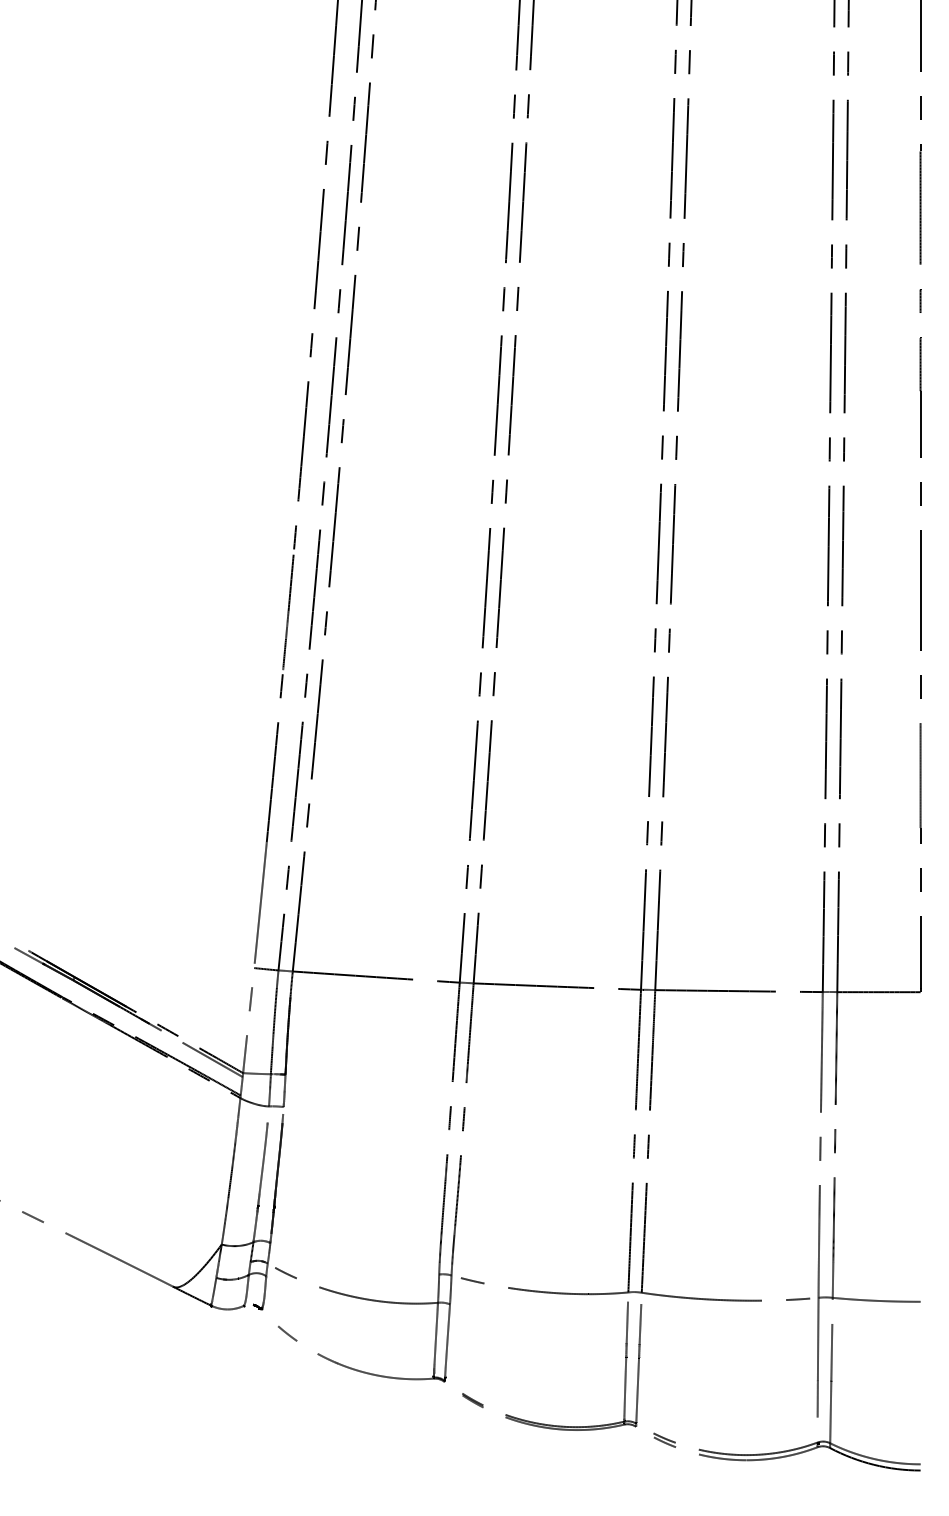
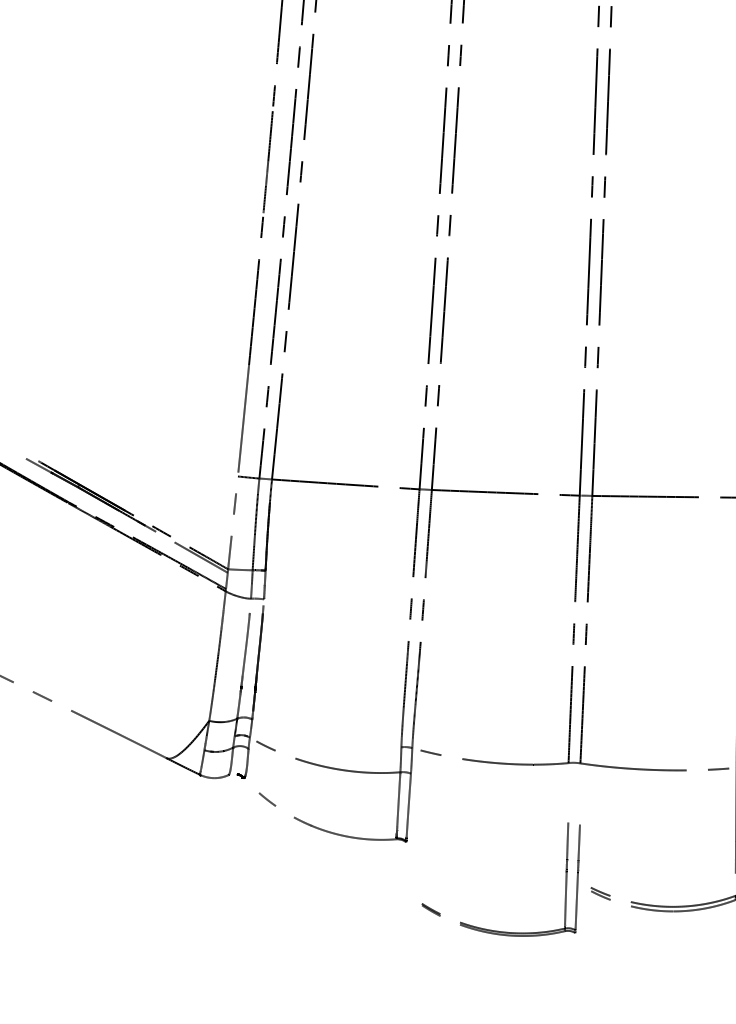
part: (544, 1423) -> (494, 930), moved

